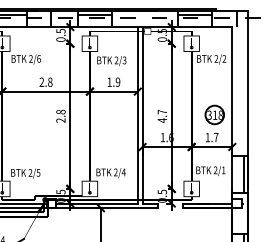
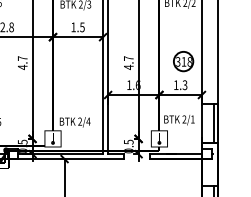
text: (117, 81) -> (81, 26), 1.9 -> 1.5
text: (60, 116) -> (22, 63), 2.8 -> 4.7
text: (216, 137) -> (185, 85), 1.7 -> 1.3

